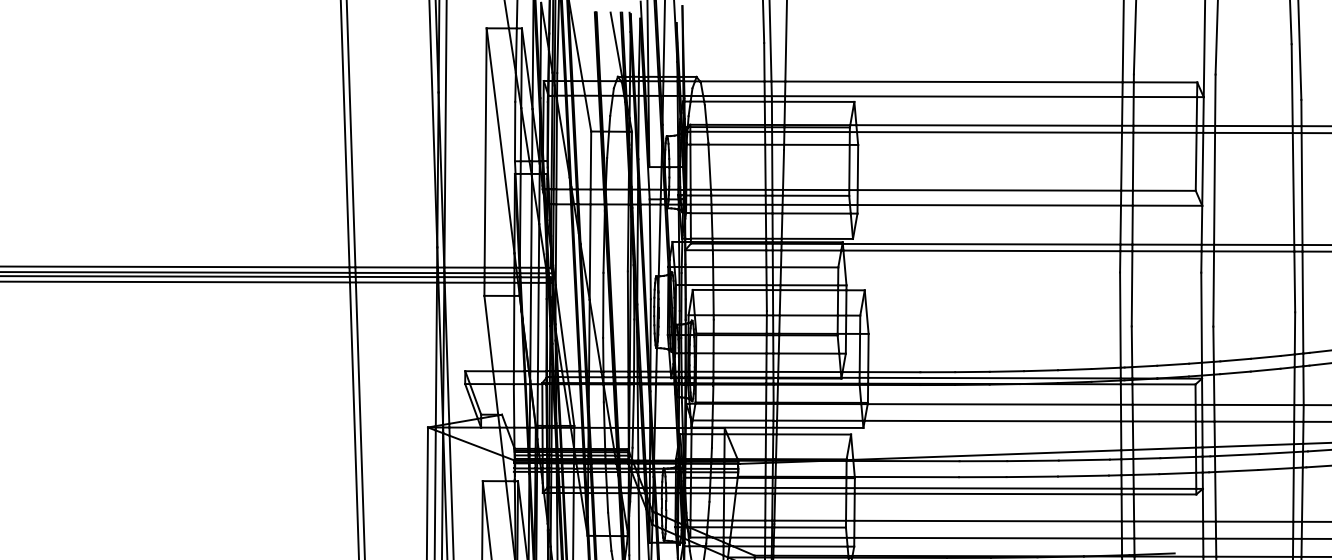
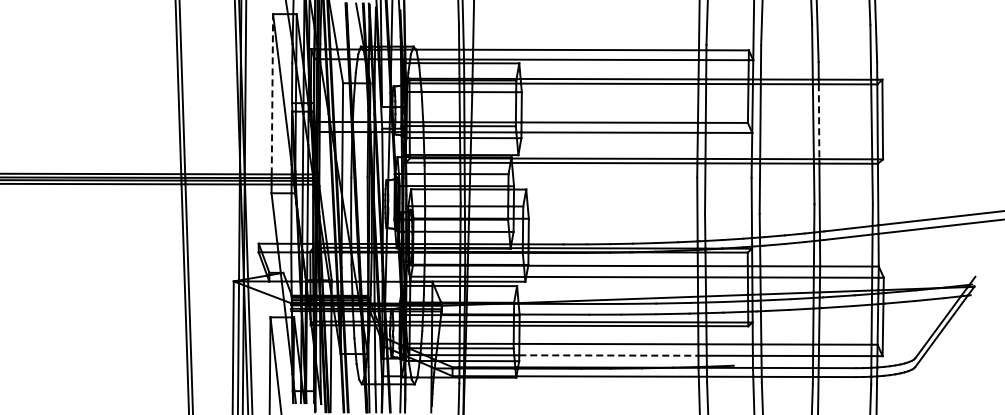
line: (485, 146) -> (272, 93), solid -> dashed
line: (1302, 190) -> (819, 122), solid -> dashed
line: (987, 538) -> (608, 355), solid -> dashed

